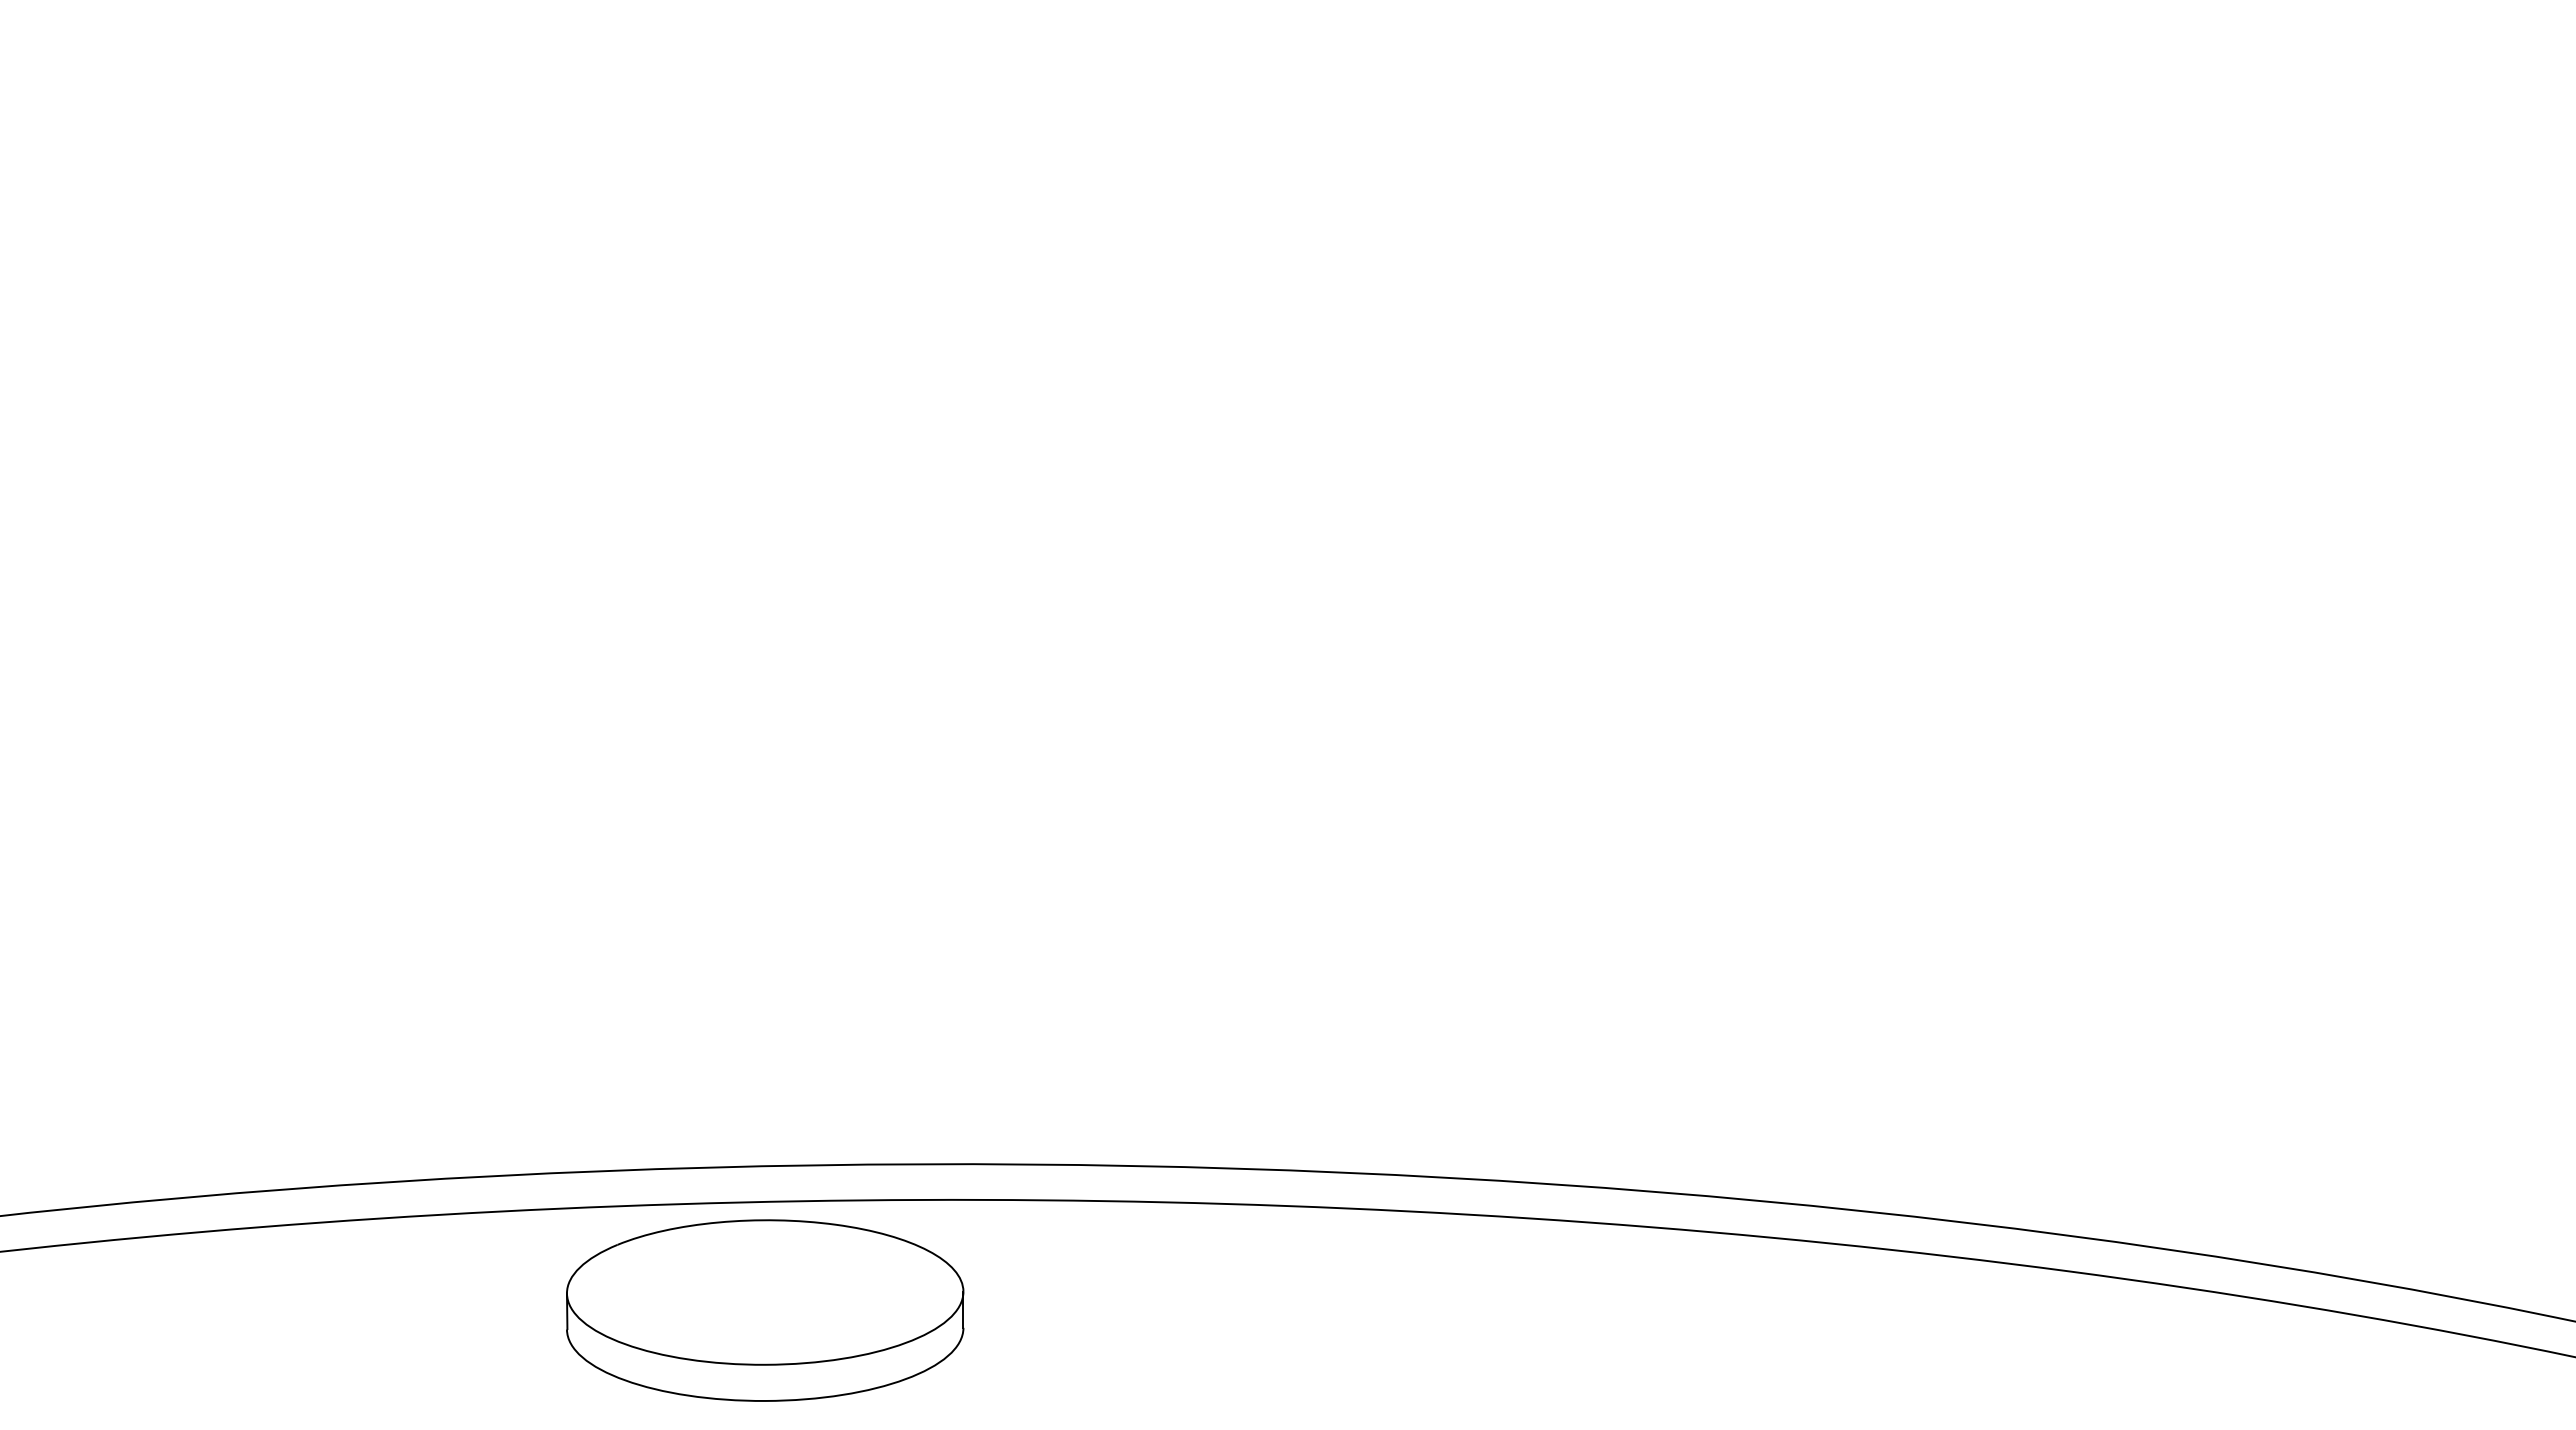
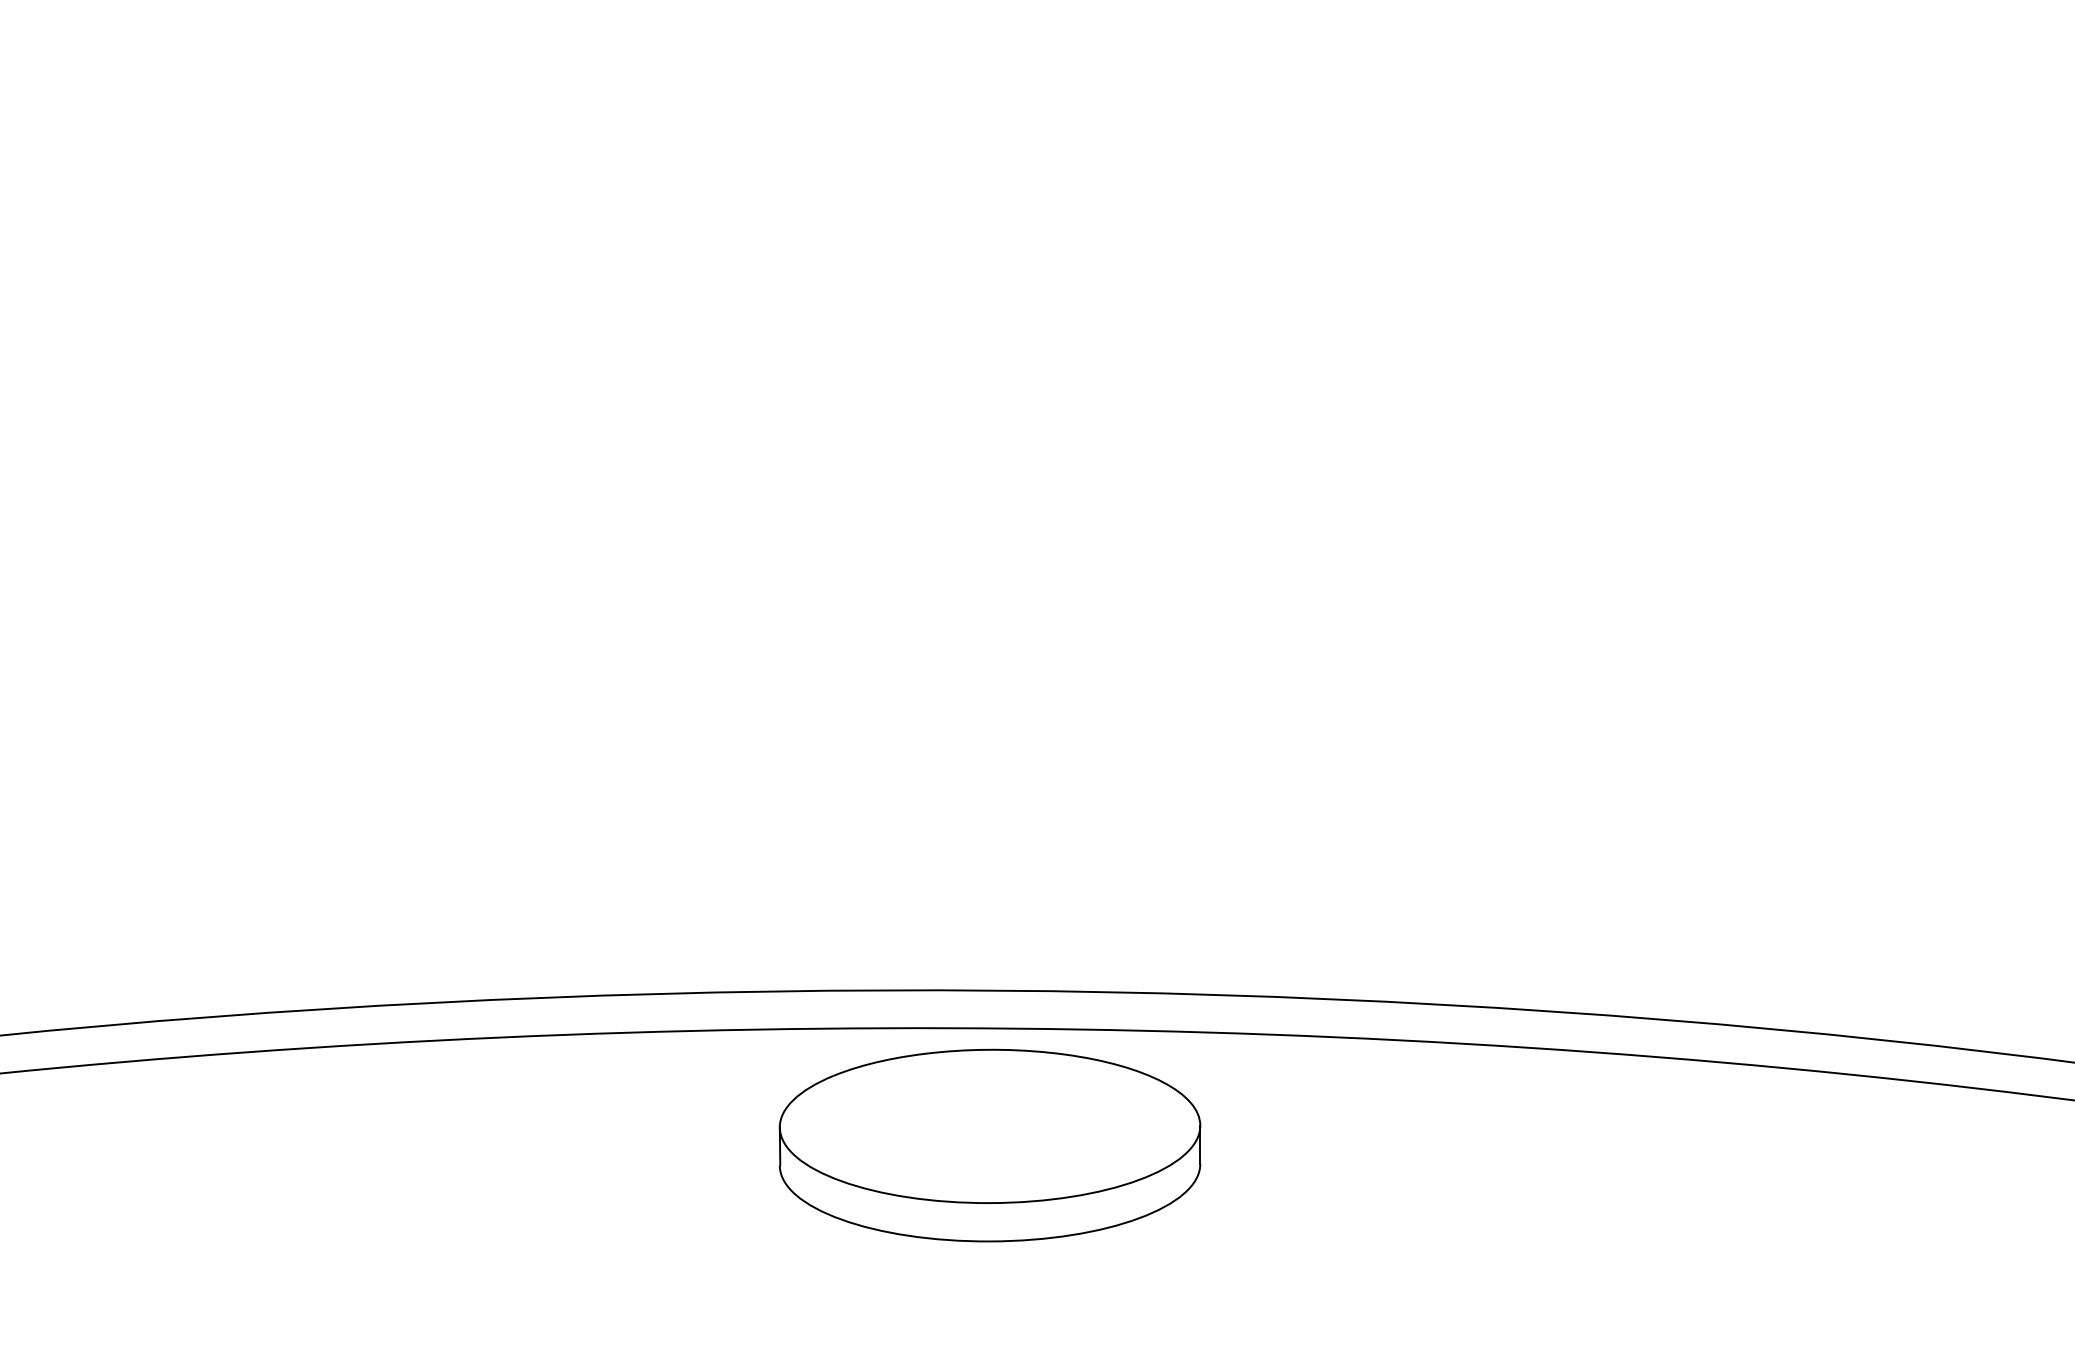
part: (765, 1310) -> (990, 1145), moved

